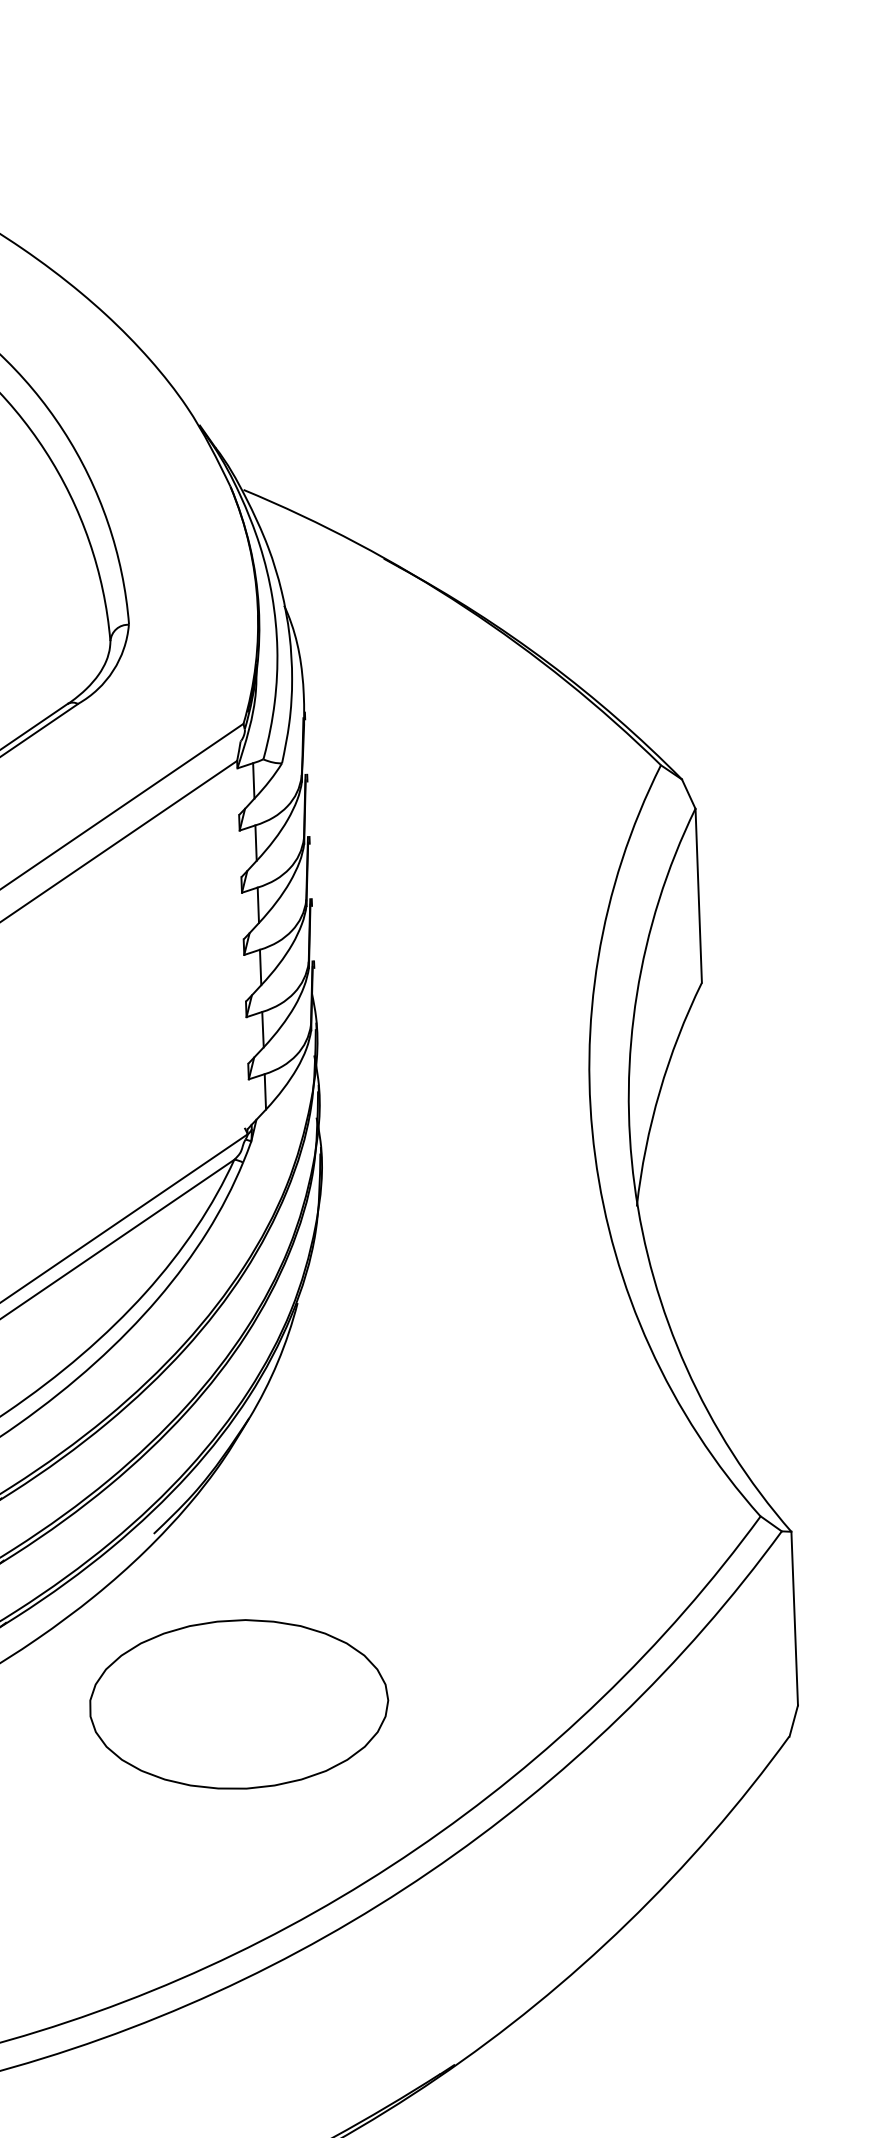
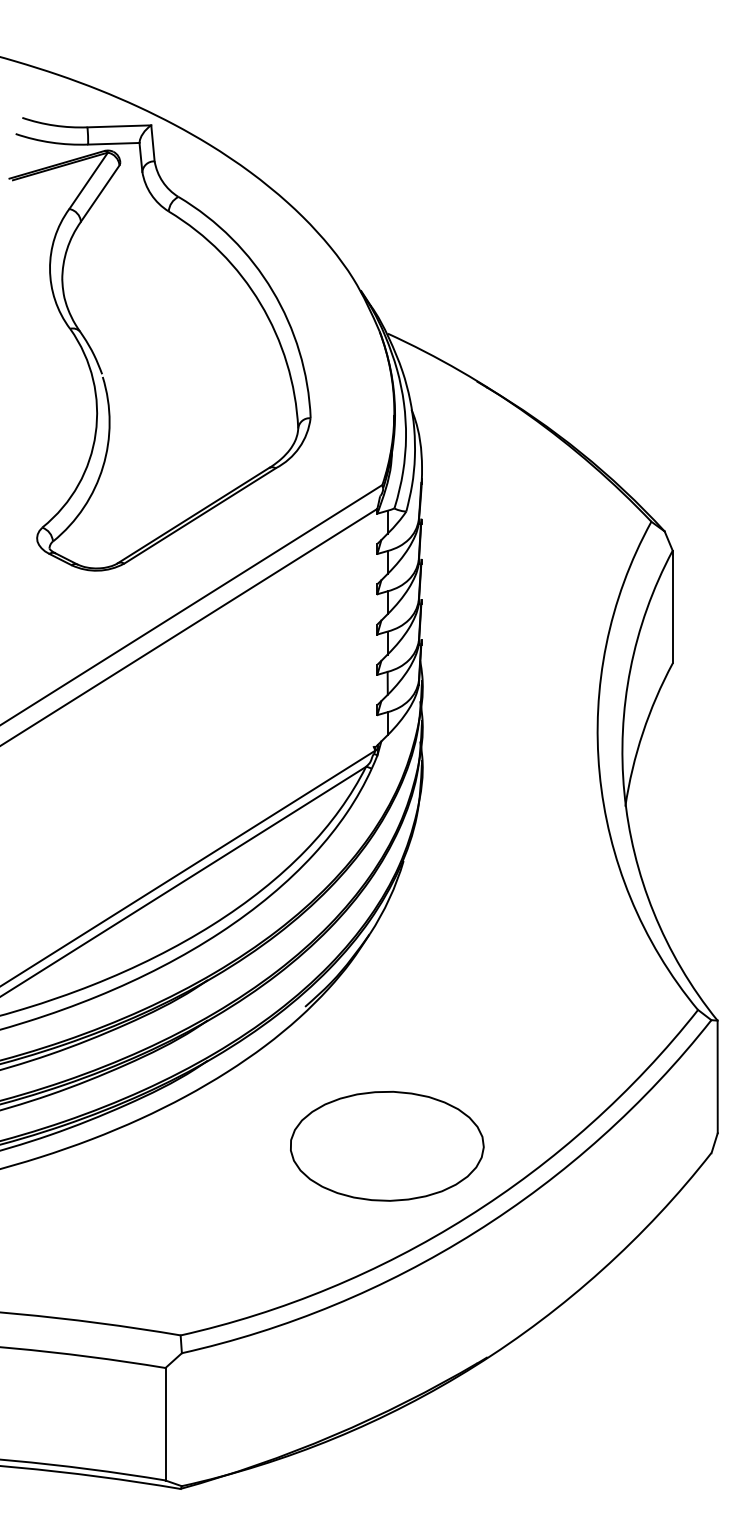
part: (239, 1703) -> (387, 1145), moved

